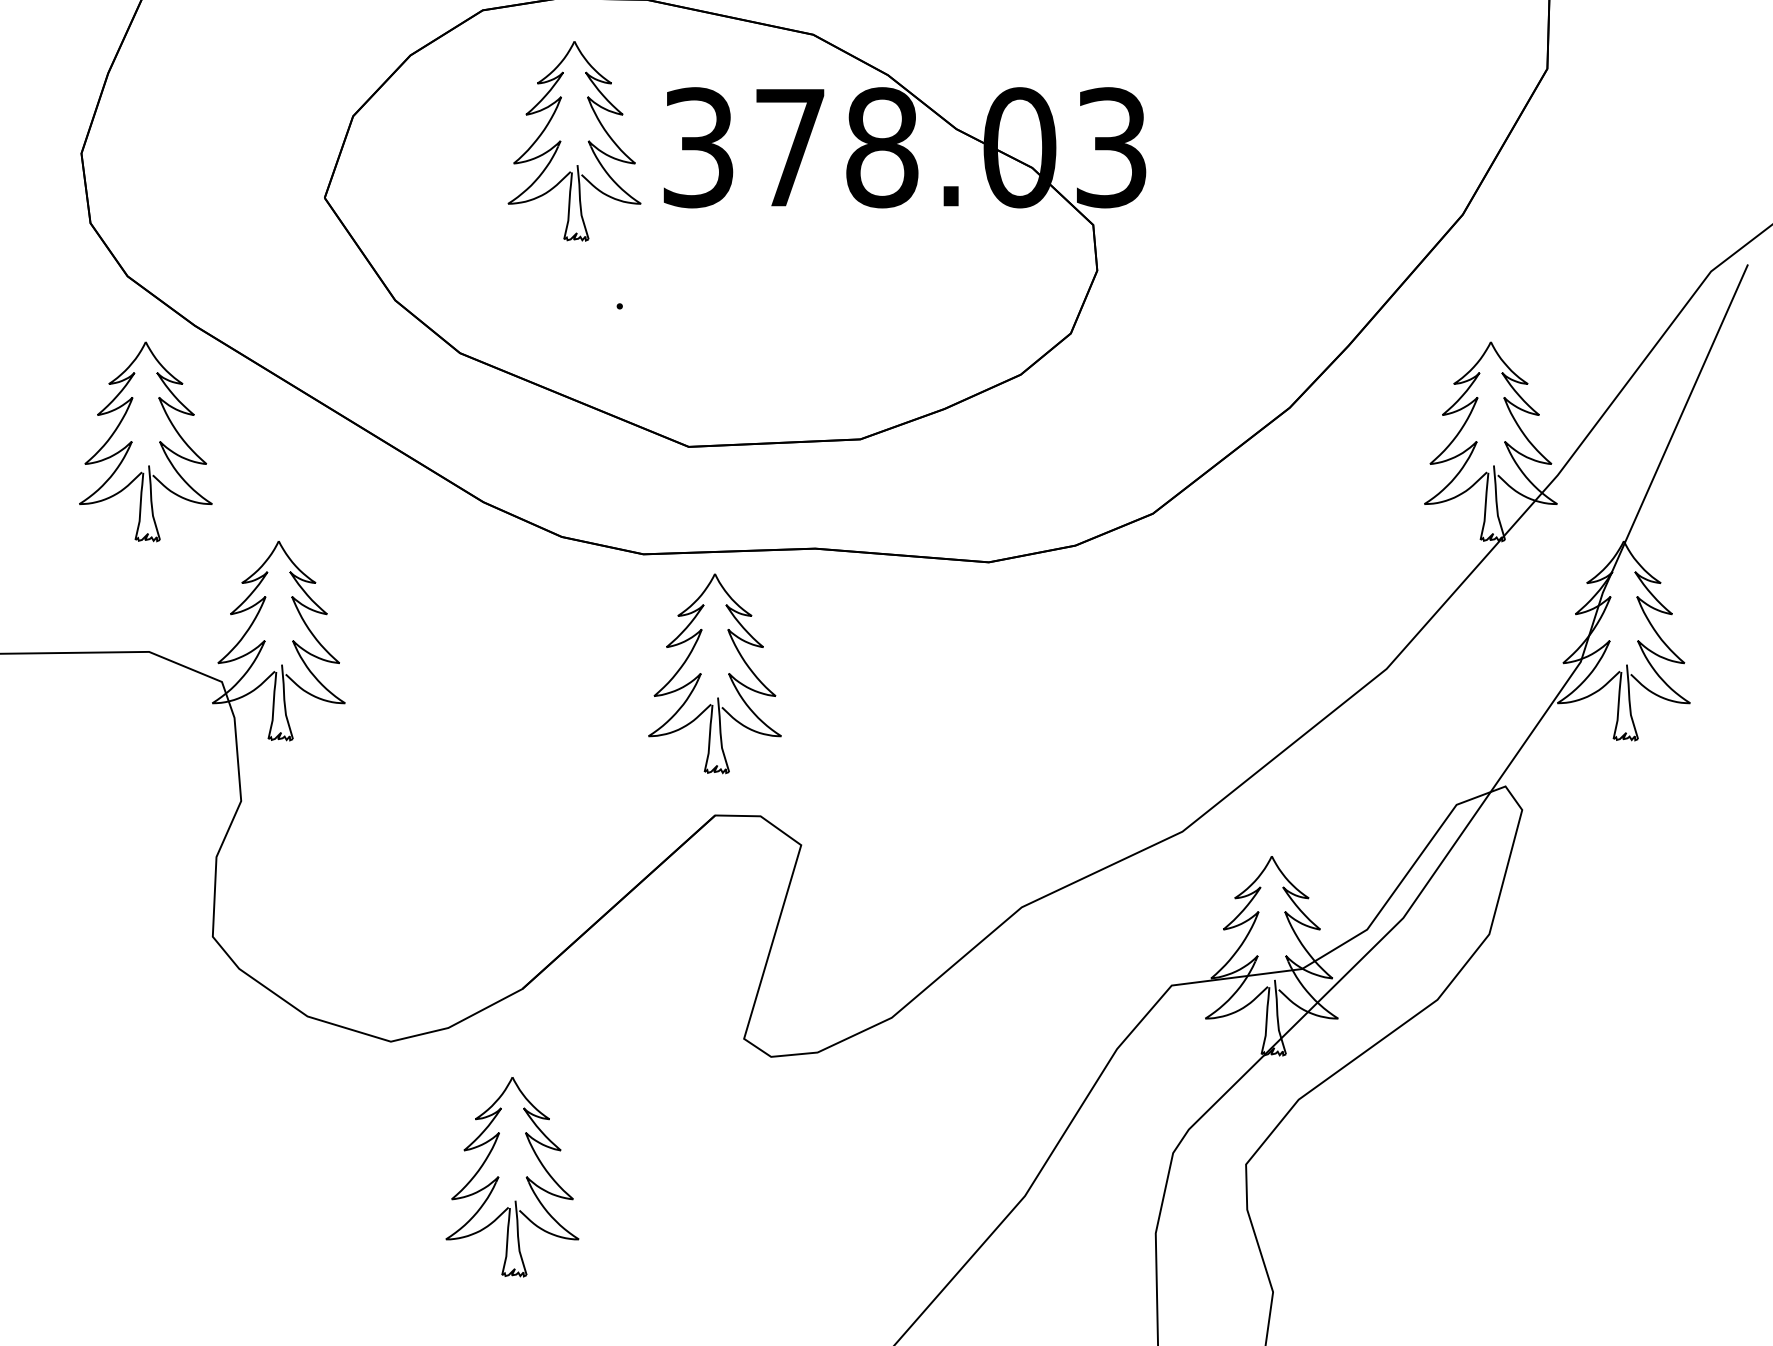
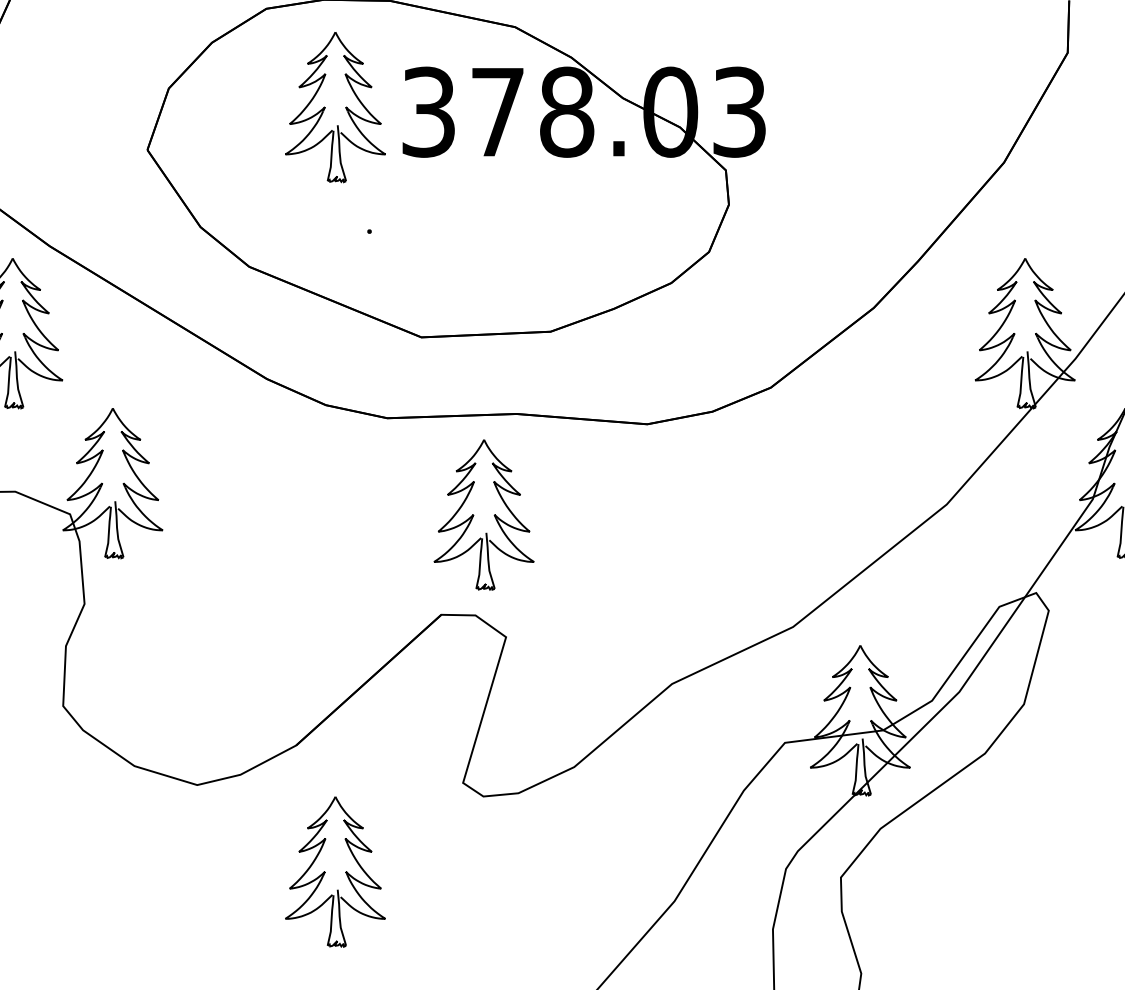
part: (701, 673) -> (473, 514), moved
part: (499, 1177) -> (325, 872), moved

